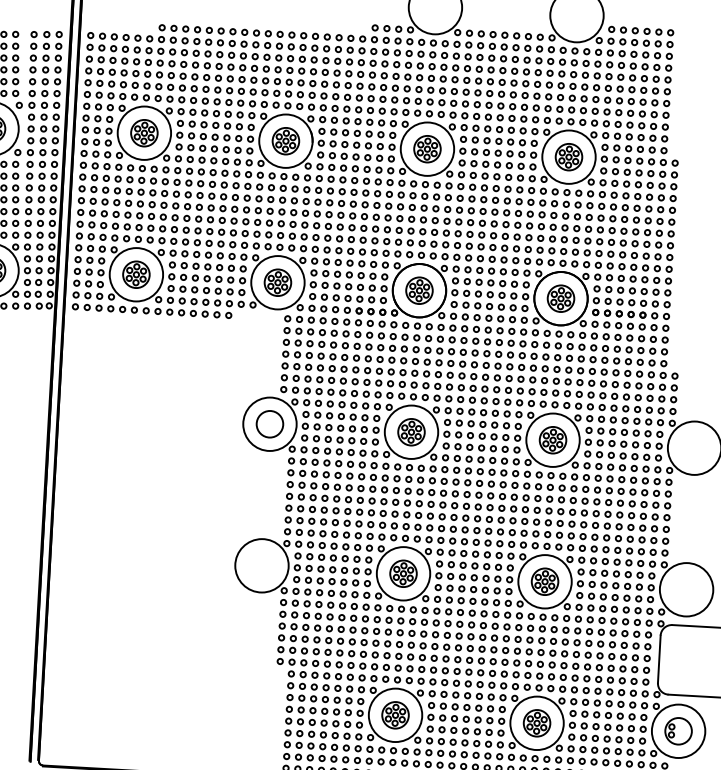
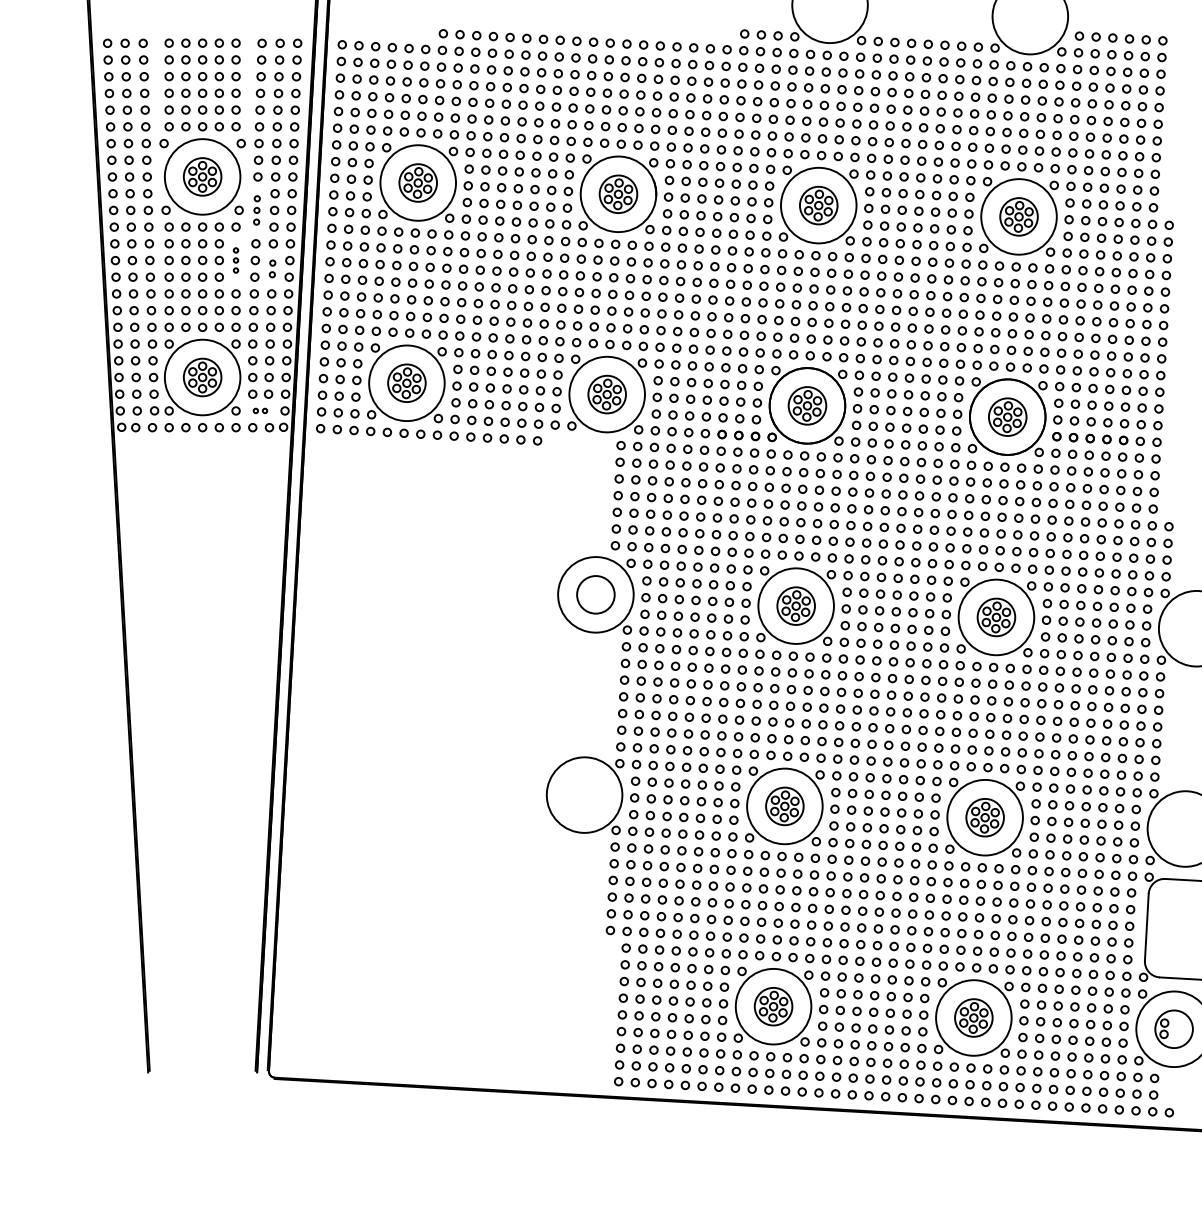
part: (30, 152) -> (256, 210), size x0.7
part: (15, 187) -> (235, 260), size x0.6
part: (41, 193) -> (272, 268), size x0.7
part: (32, 293) -> (260, 410), size x0.6

